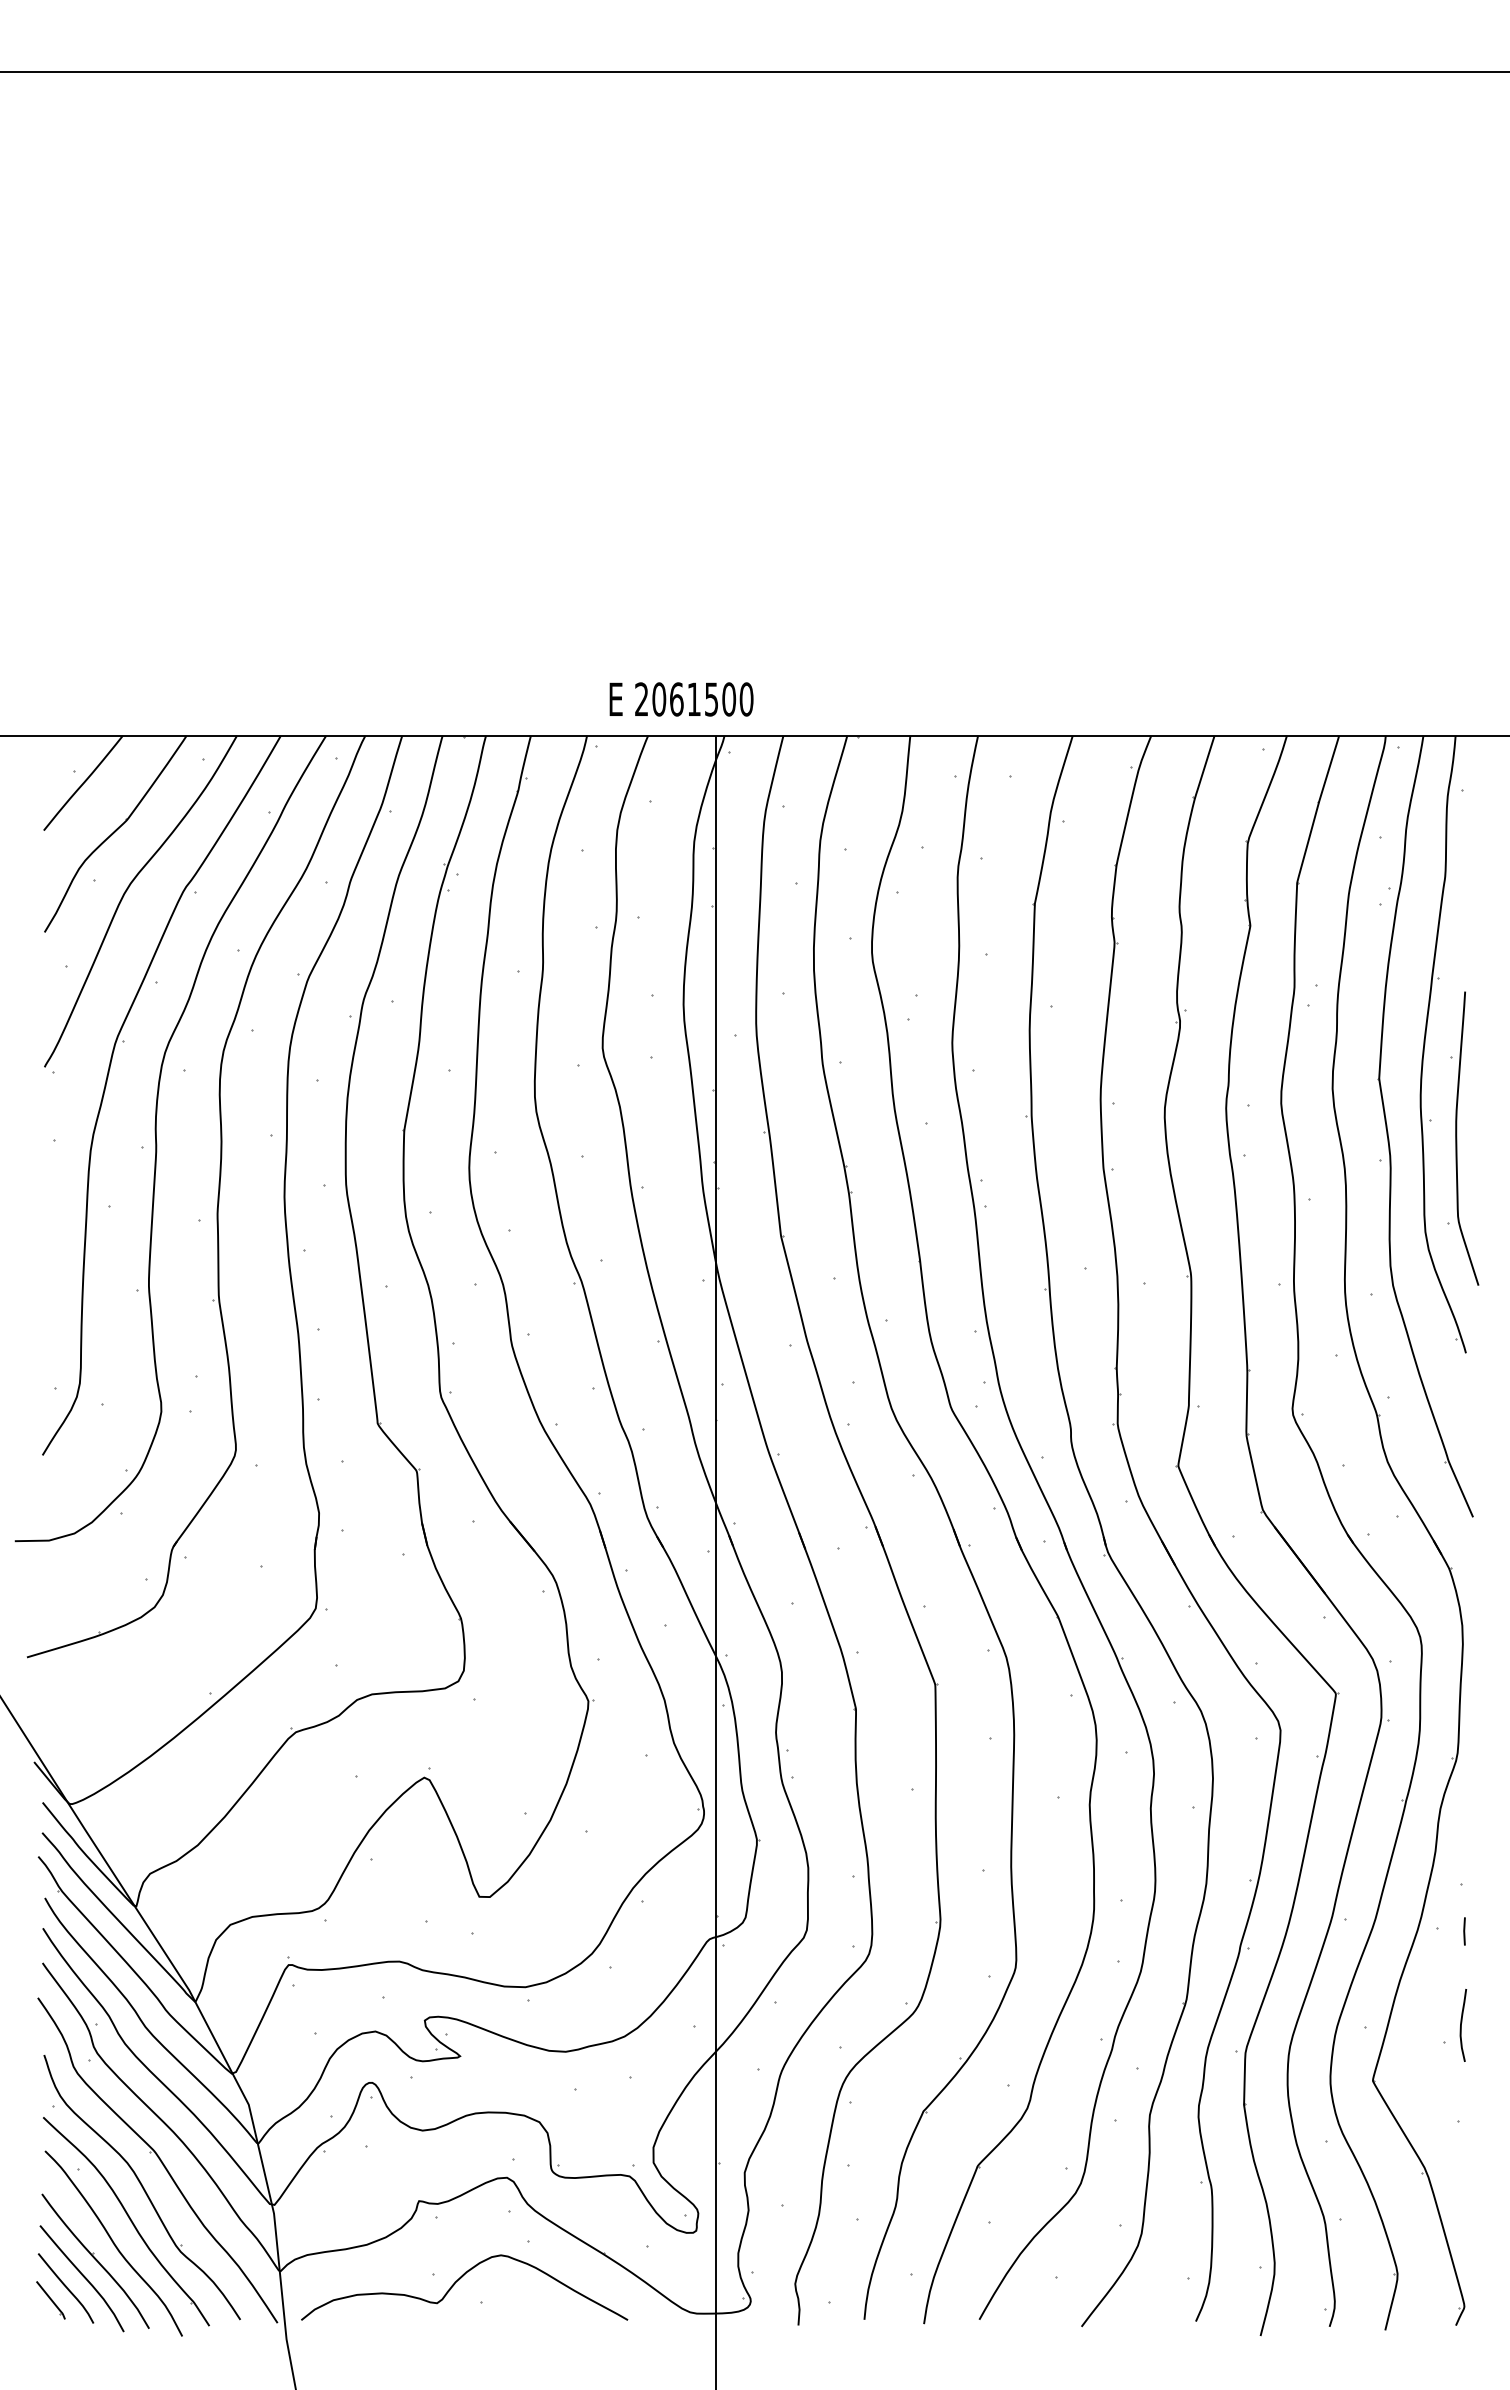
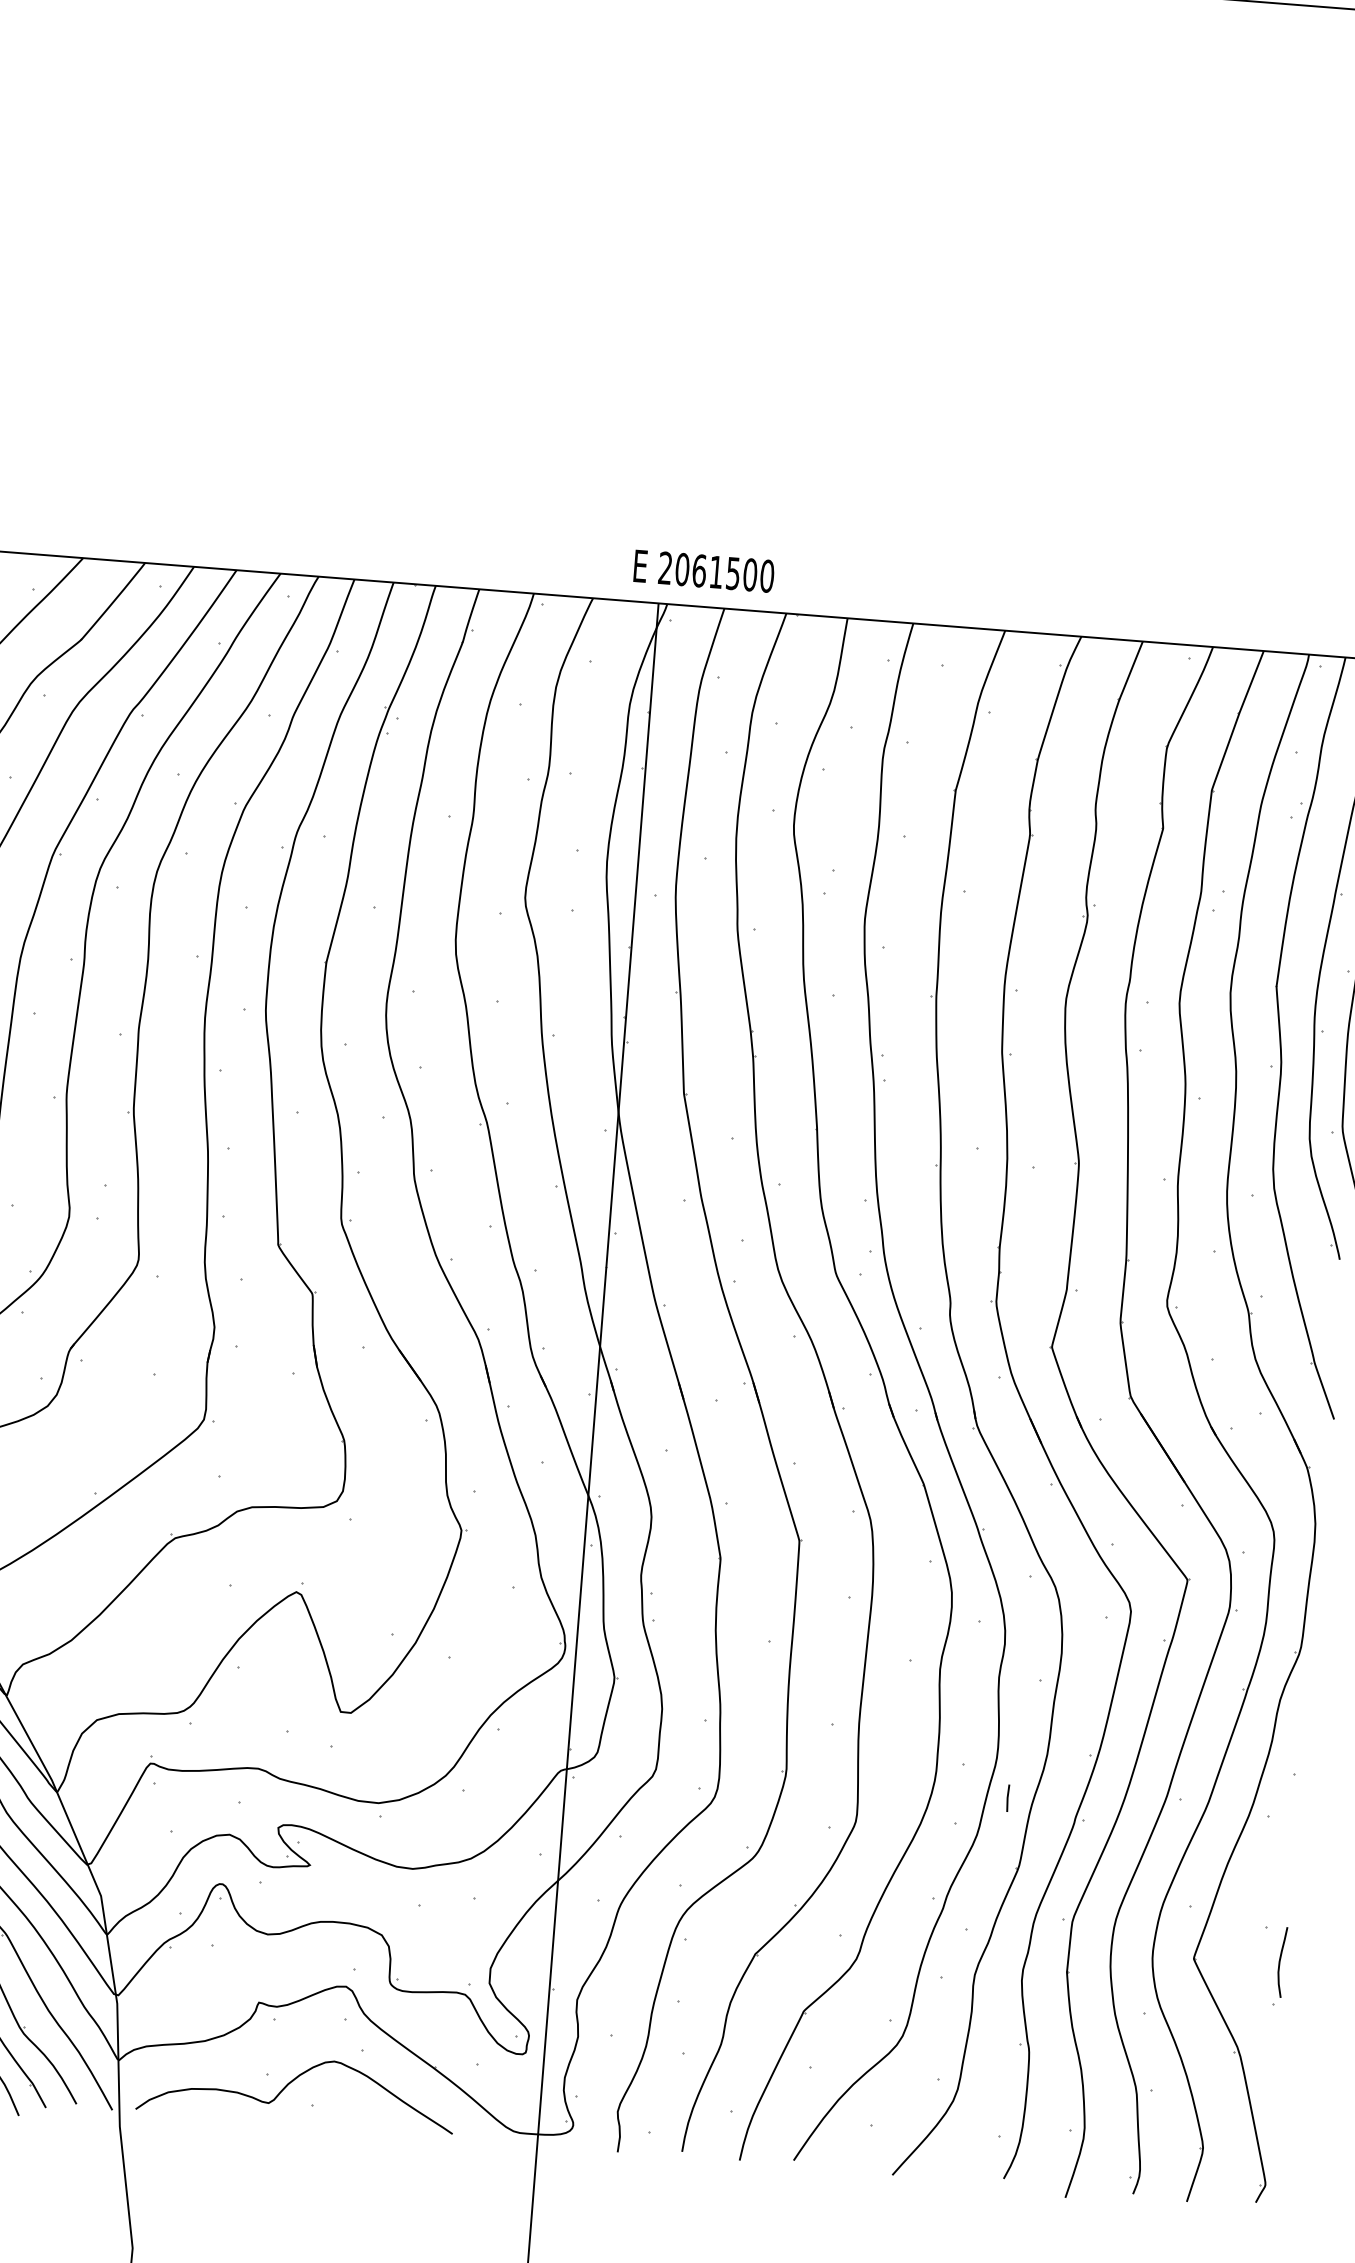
text: (681, 699) -> (704, 571), moved
line: (1464, 1931) -> (1007, 1798), moved
curve: (1461, 2025) -> (1280, 1962), moved

